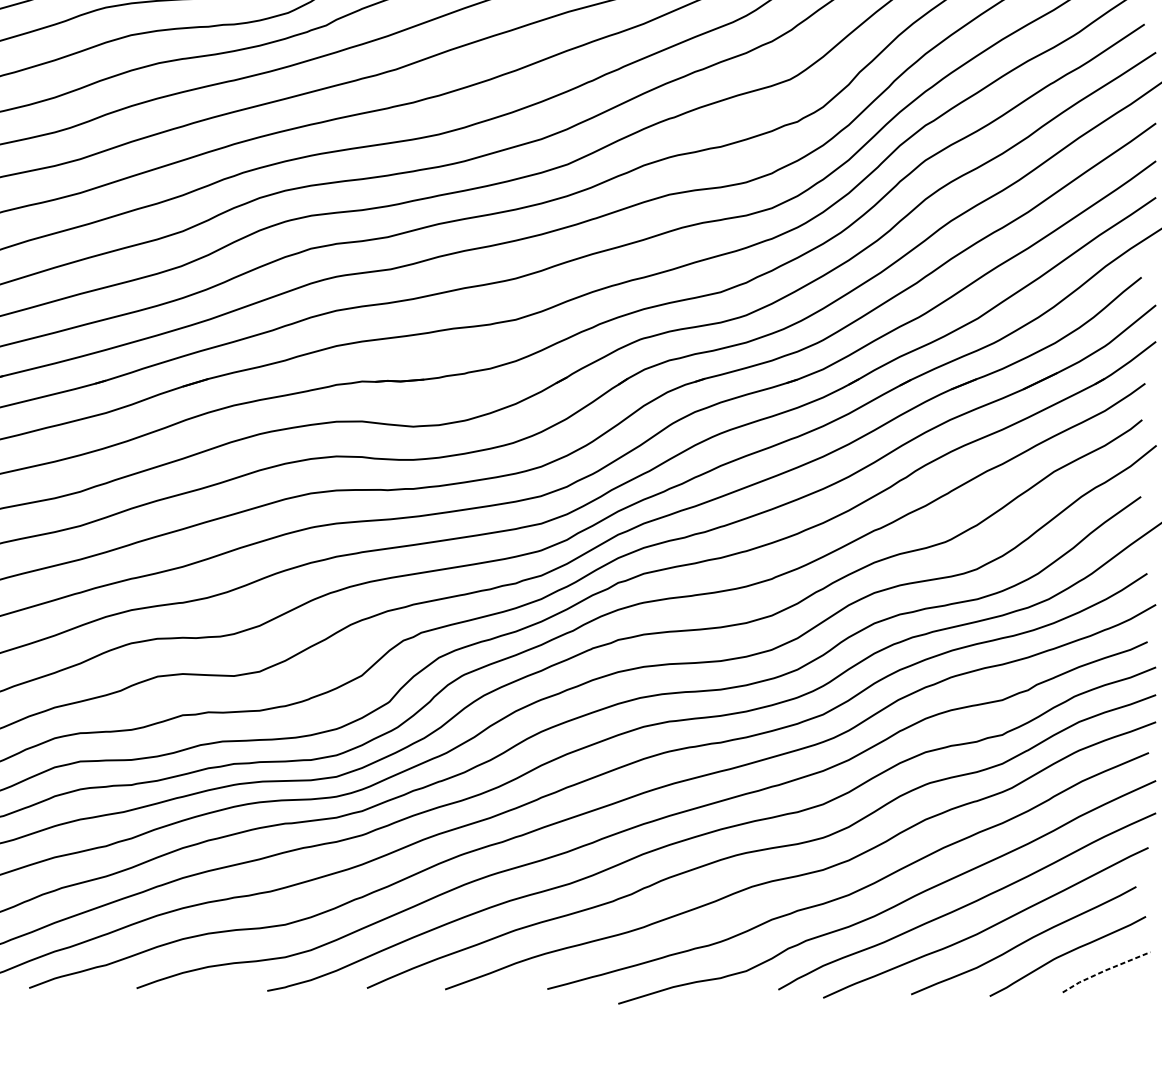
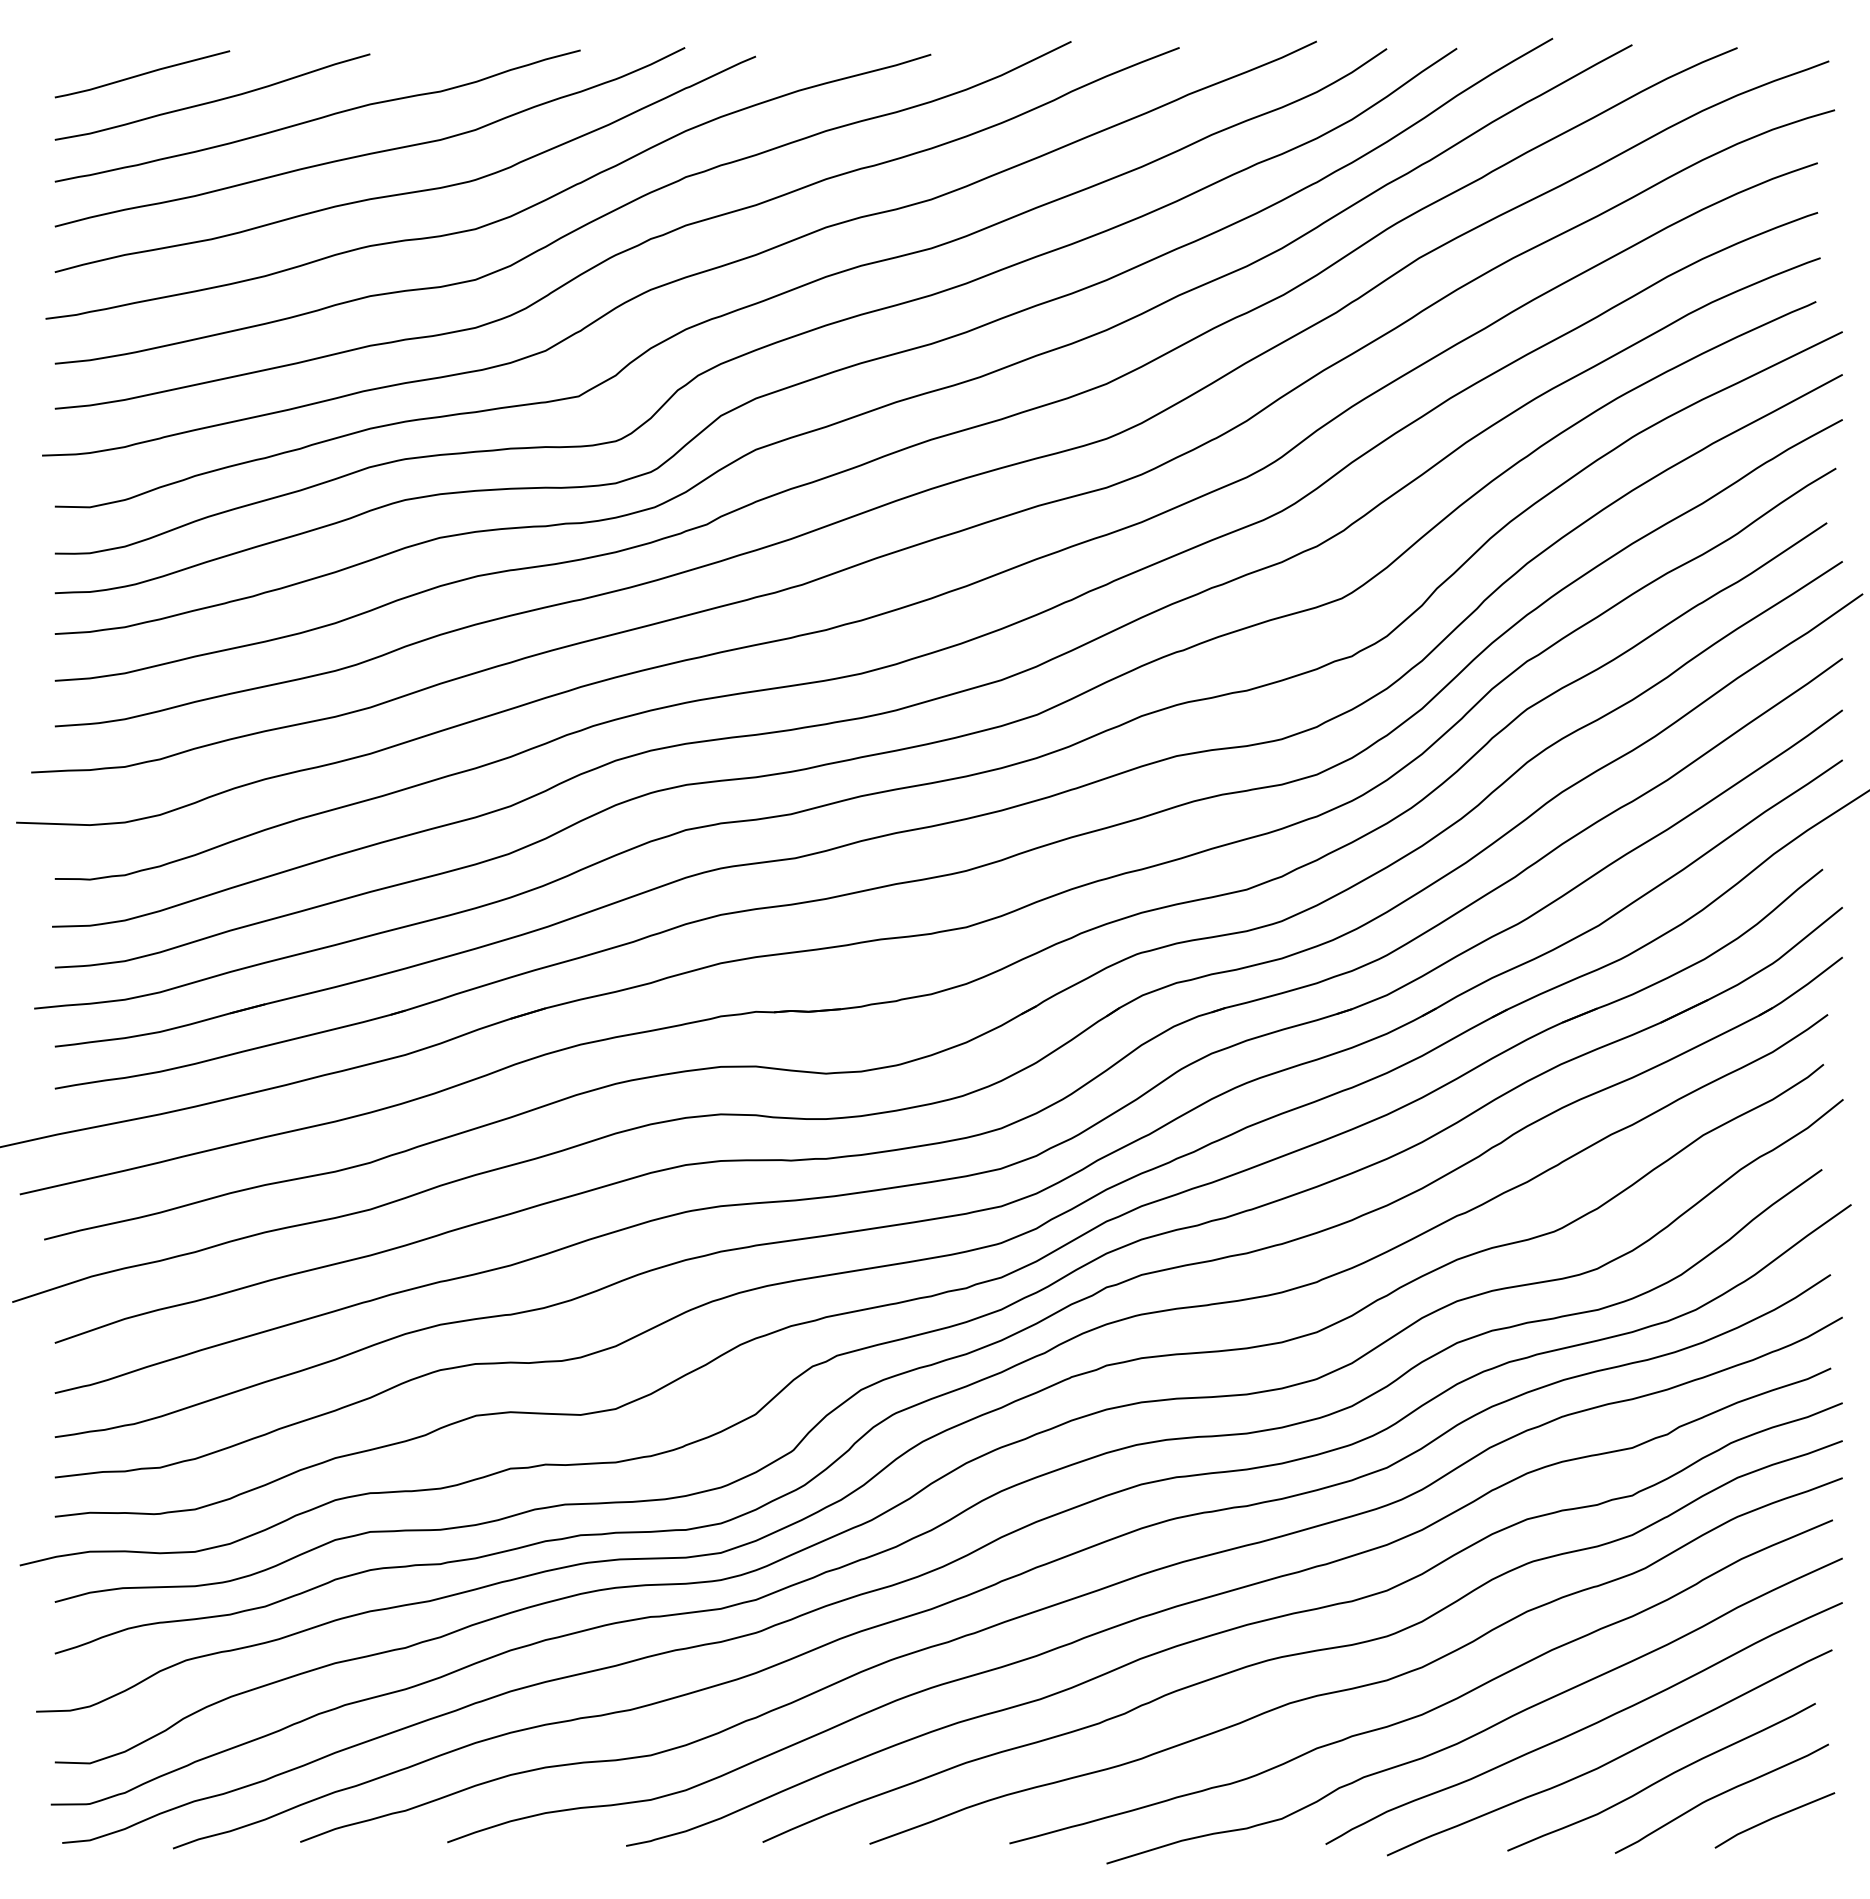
line: (1104, 970) -> (1772, 1818), dashed -> solid

